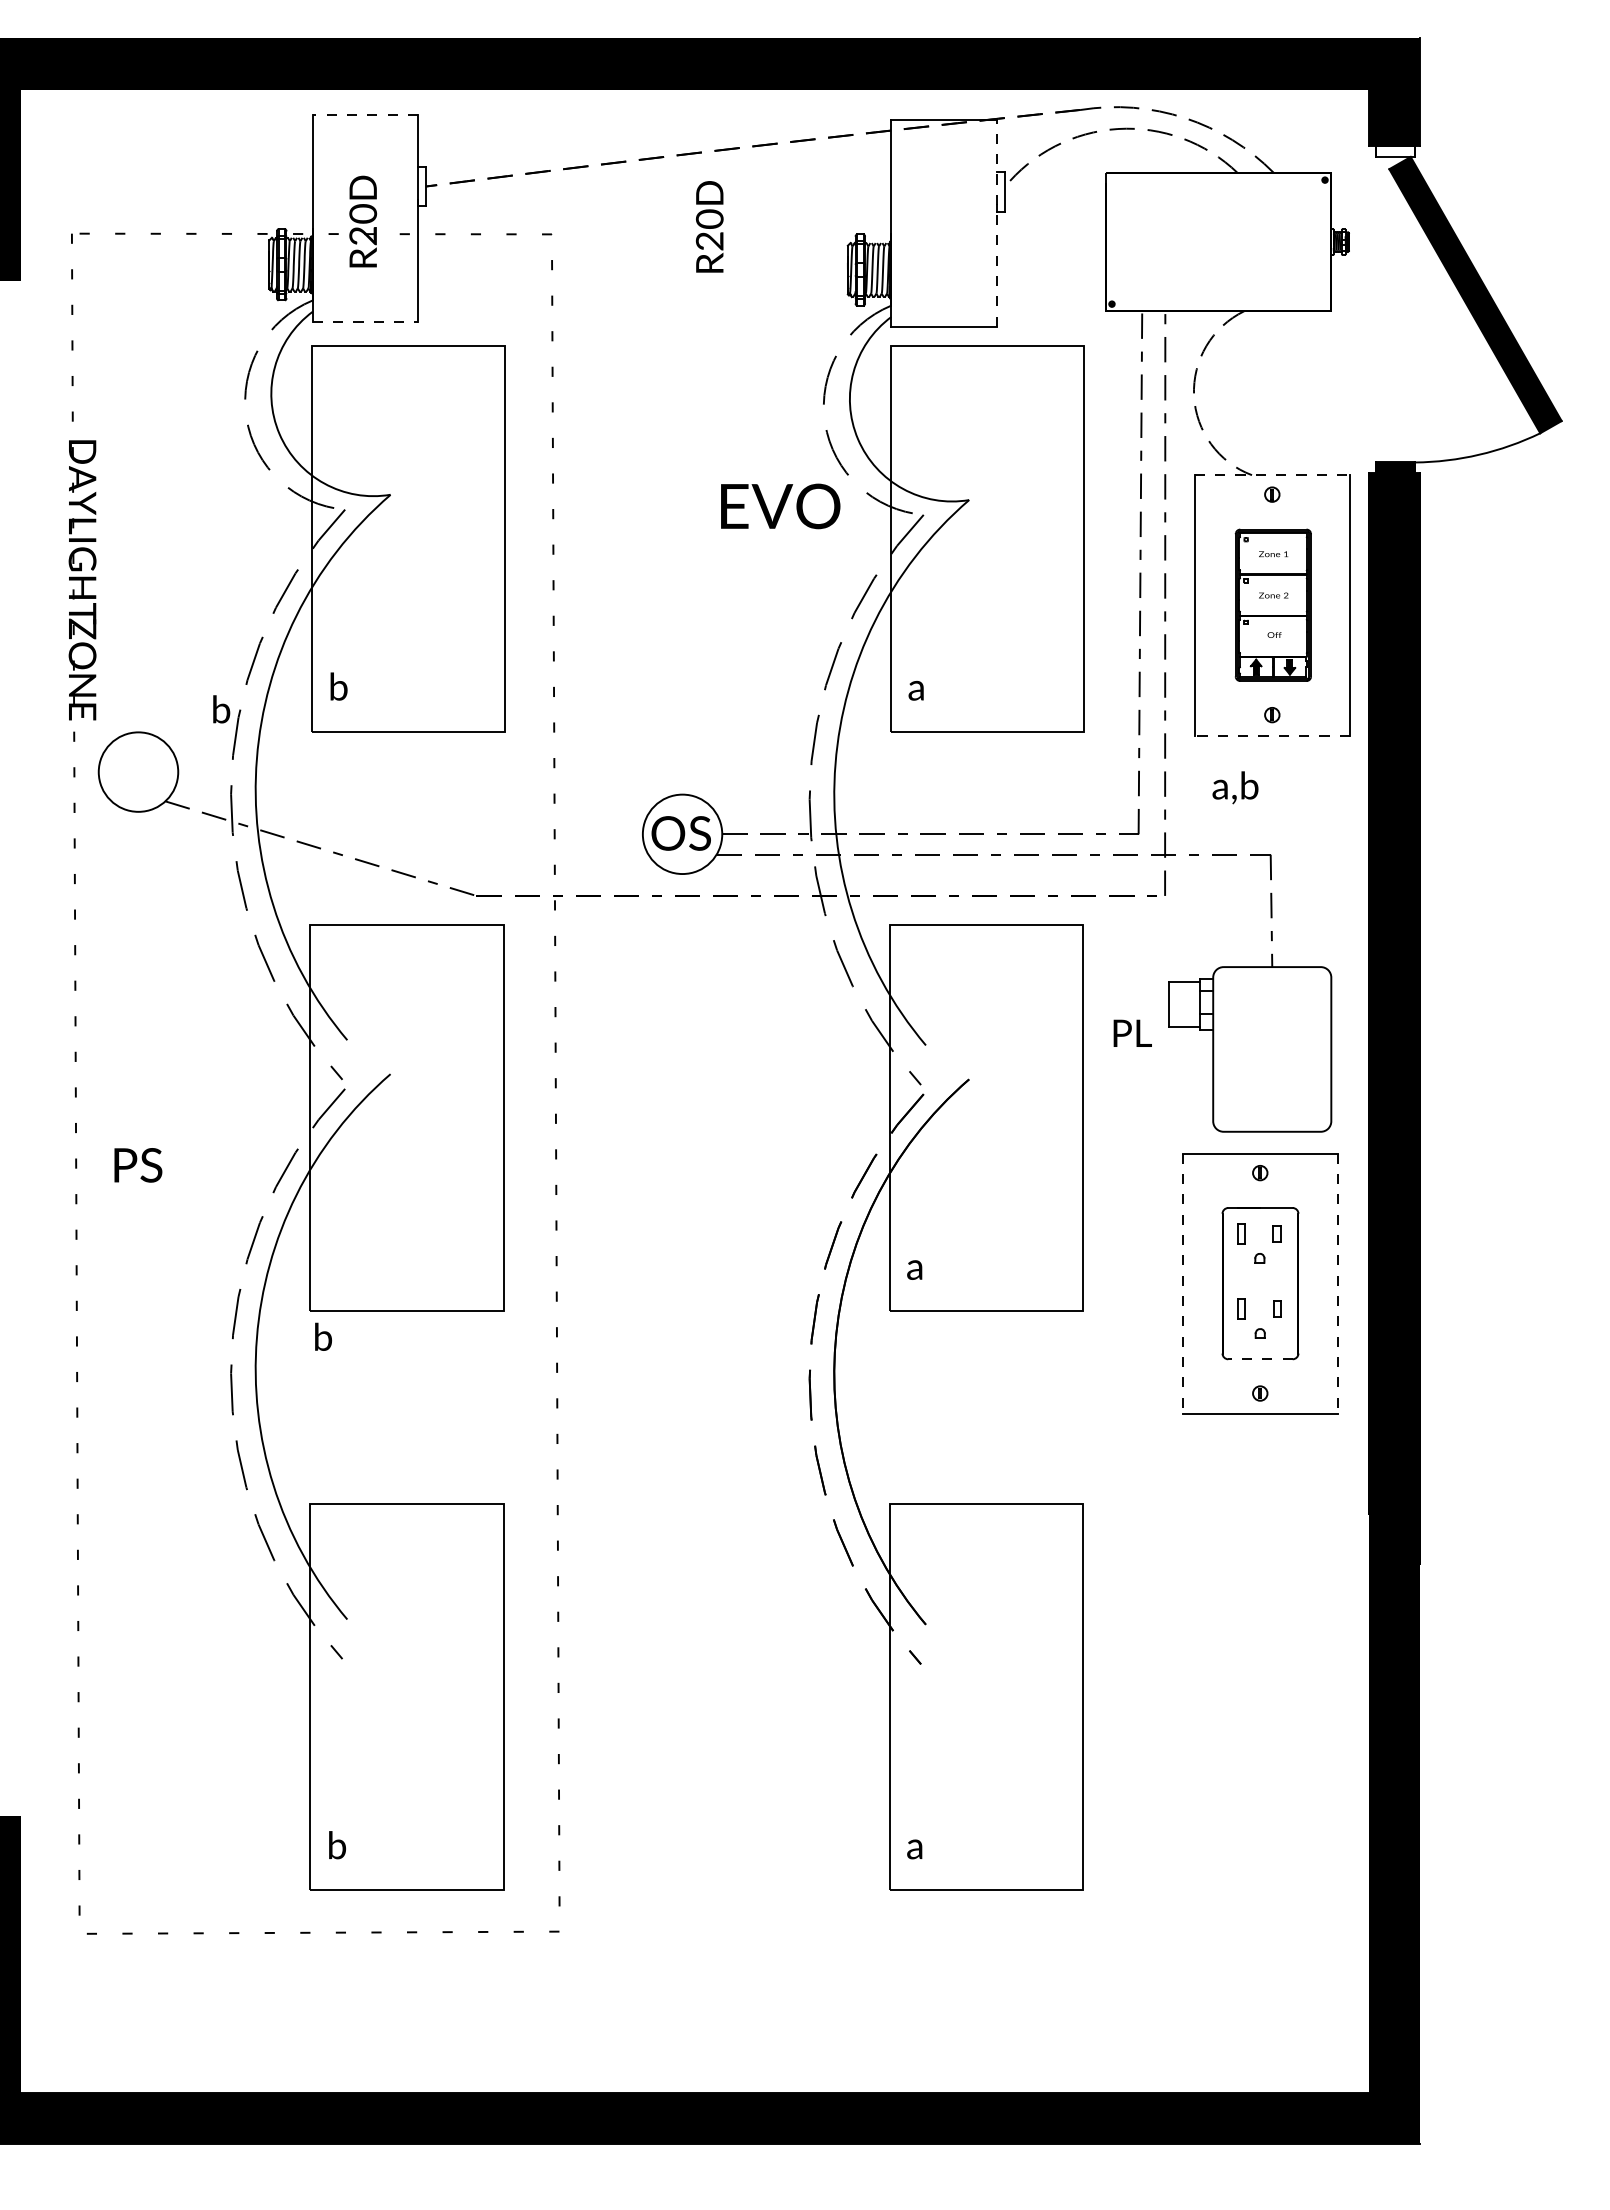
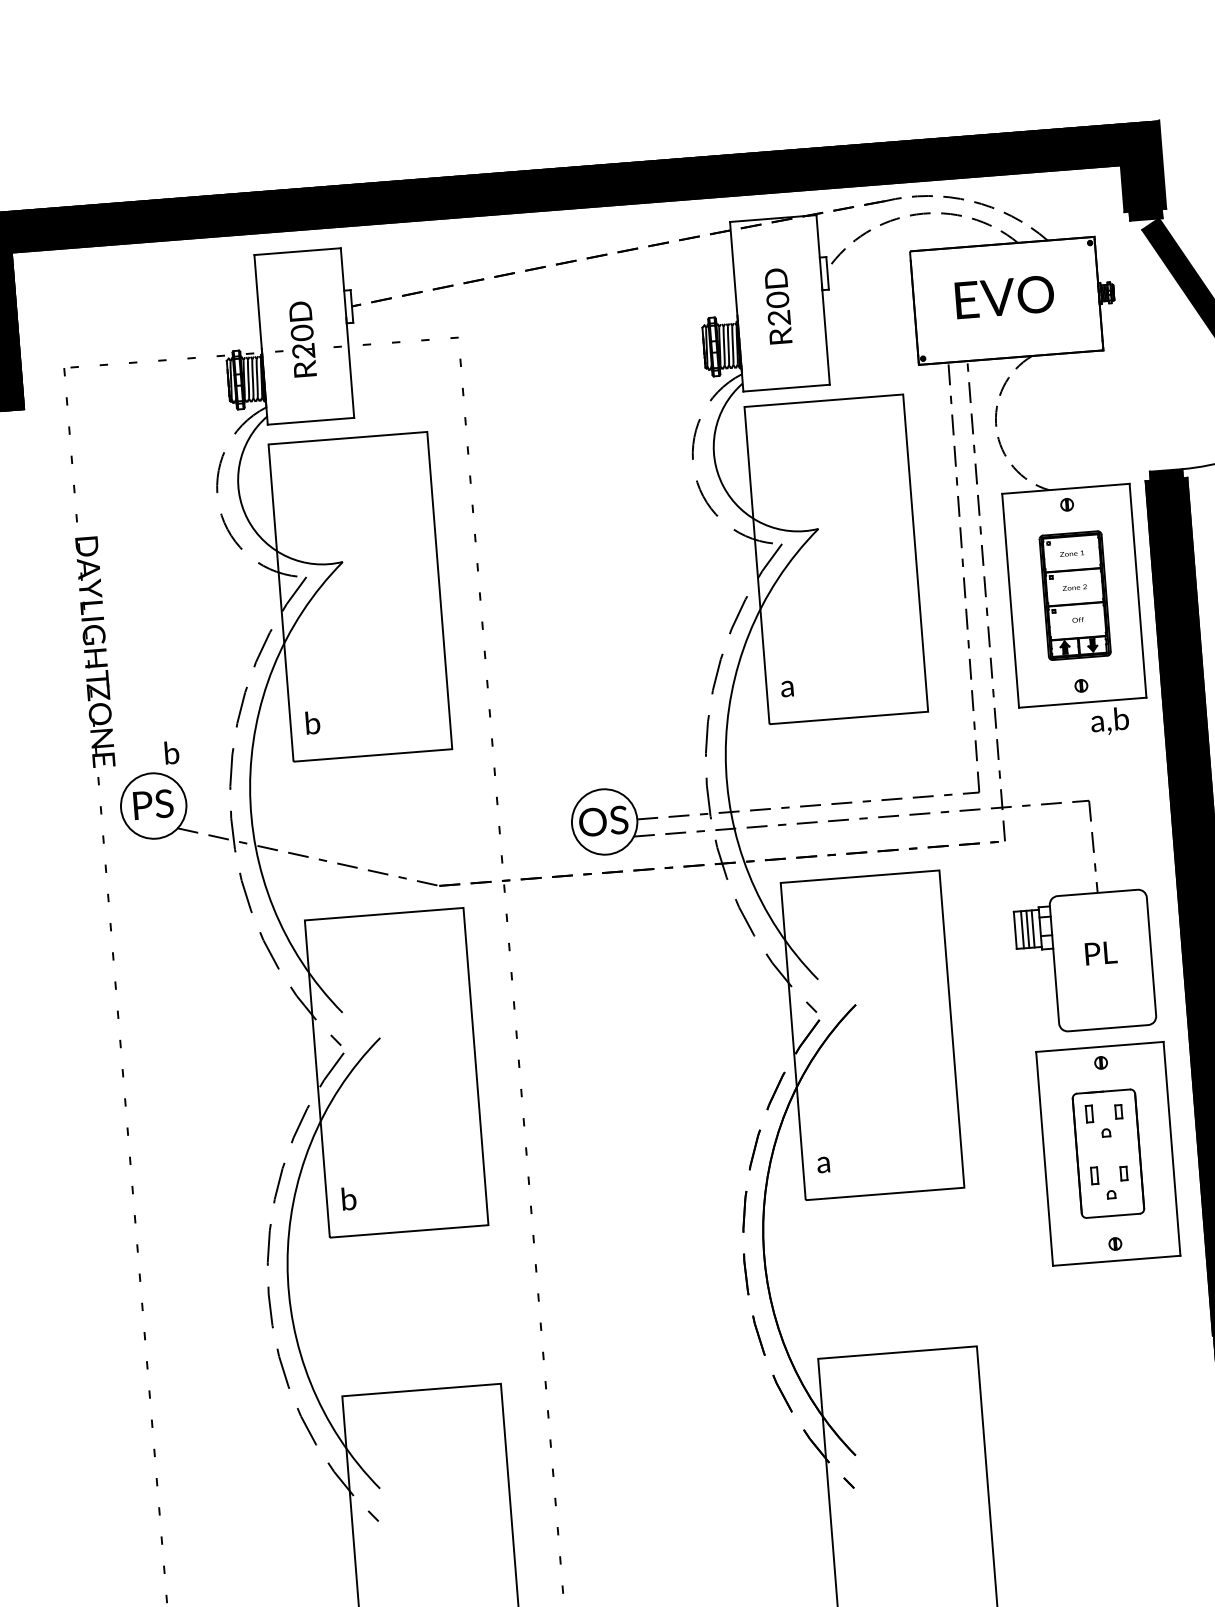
line: (365, 115) -> (297, 251), dashed -> solid
fill: (1394, 151) -> (1145, 215), added
line: (996, 223) -> (823, 299), dashed -> solid
text: (709, 226) -> (778, 305), moved
line: (365, 321) -> (311, 421), dashed -> solid
line: (1272, 475) -> (1066, 489), dashed -> solid
text: (780, 506) -> (1004, 297), moved
text: (221, 709) -> (171, 752), moved
line: (1272, 735) -> (1082, 702), dashed -> solid
text: (1235, 787) -> (1109, 721), moved
line: (1177, 1004) -> (1022, 929), added
line: (1184, 1004) -> (1027, 929), added
line: (1190, 1004) -> (1032, 928), added
text: (1132, 1032) -> (1100, 952), moved
text: (138, 1165) -> (153, 804), moved
line: (1182, 1284) -> (1044, 1159), dashed -> solid
line: (1337, 1284) -> (1171, 1149), dashed -> solid
text: (323, 1336) -> (349, 1198), moved
line: (1260, 1359) -> (1113, 1216), dashed -> solid

